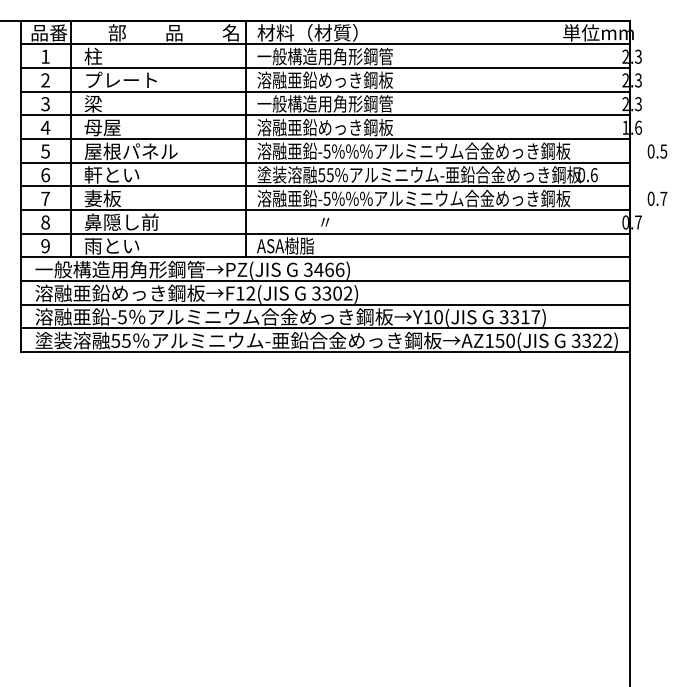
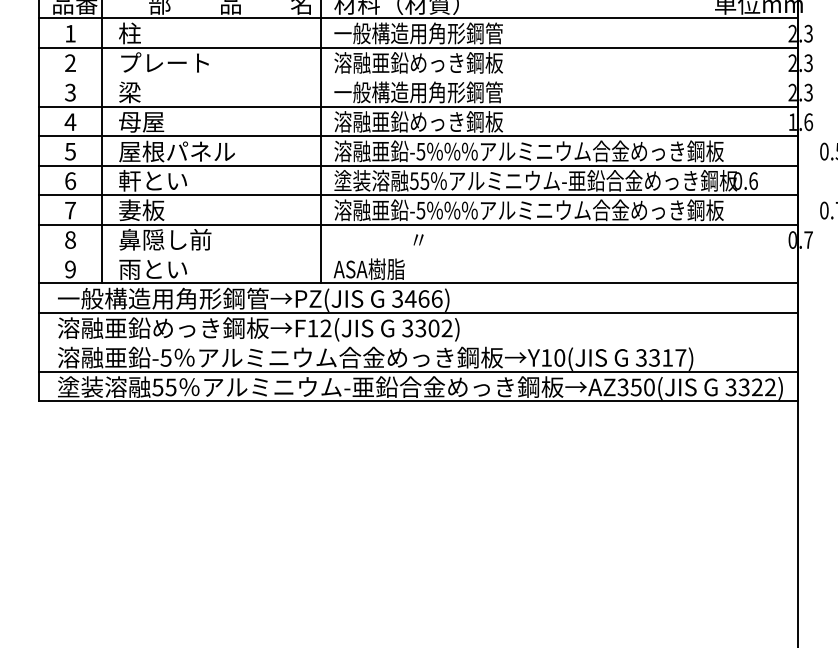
line: (325, 91) -> (418, 76), removed
line: (325, 233) -> (418, 253), removed
line: (325, 304) -> (418, 342), removed
text: (489, 340) -> (623, 386), AZ150(JIS -> AZ350(JIS

